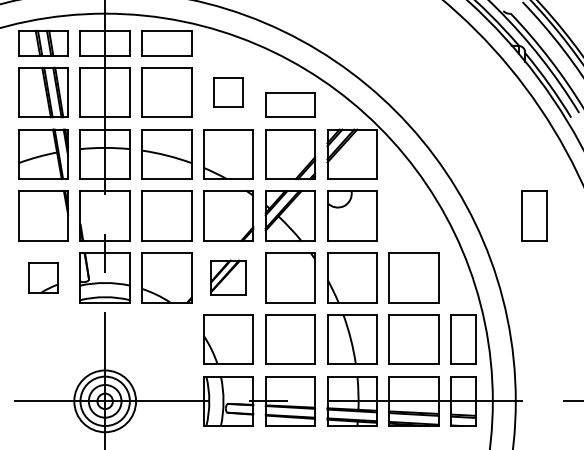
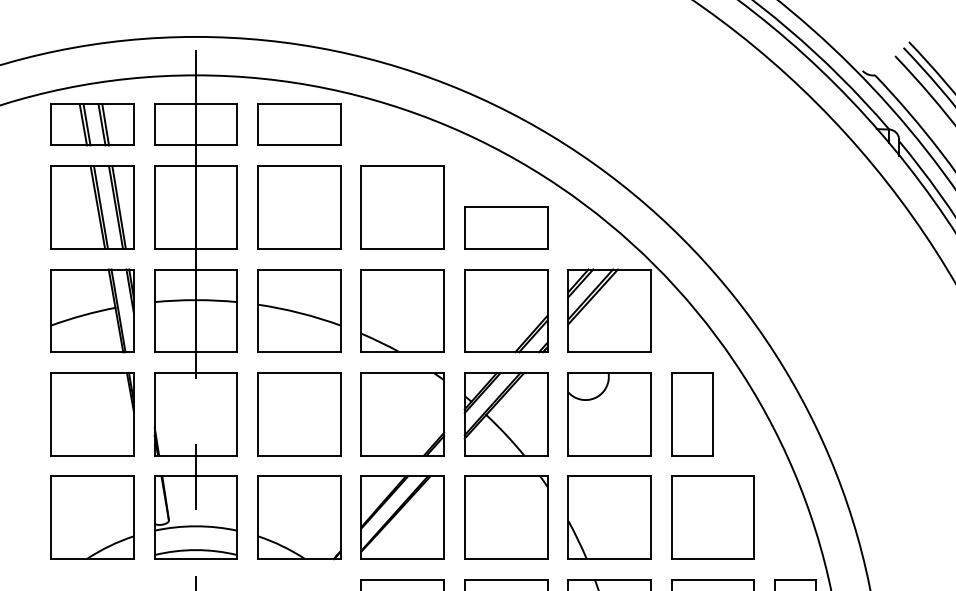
part: (228, 92) -> (402, 207), size x1.67
part: (534, 215) -> (692, 413), moved
part: (43, 277) -> (92, 517), size x1.67
part: (227, 277) -> (400, 517), size x1.43

